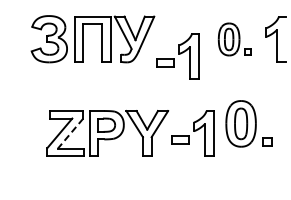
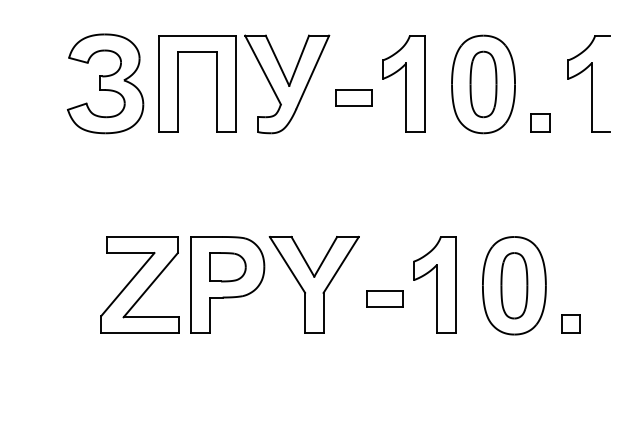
part: (234, 39) -> (500, 84), size x1.43
part: (177, 56) -> (378, 84), moved
part: (248, 123) -> (530, 284), moved
line: (70, 133) -> (150, 284), dashed -> solid

